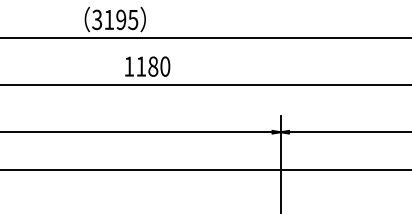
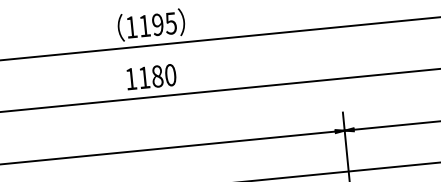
text: (97, 19) -> (131, 26), 3195 -> 1195
text: (147, 66) -> (151, 76), moved

